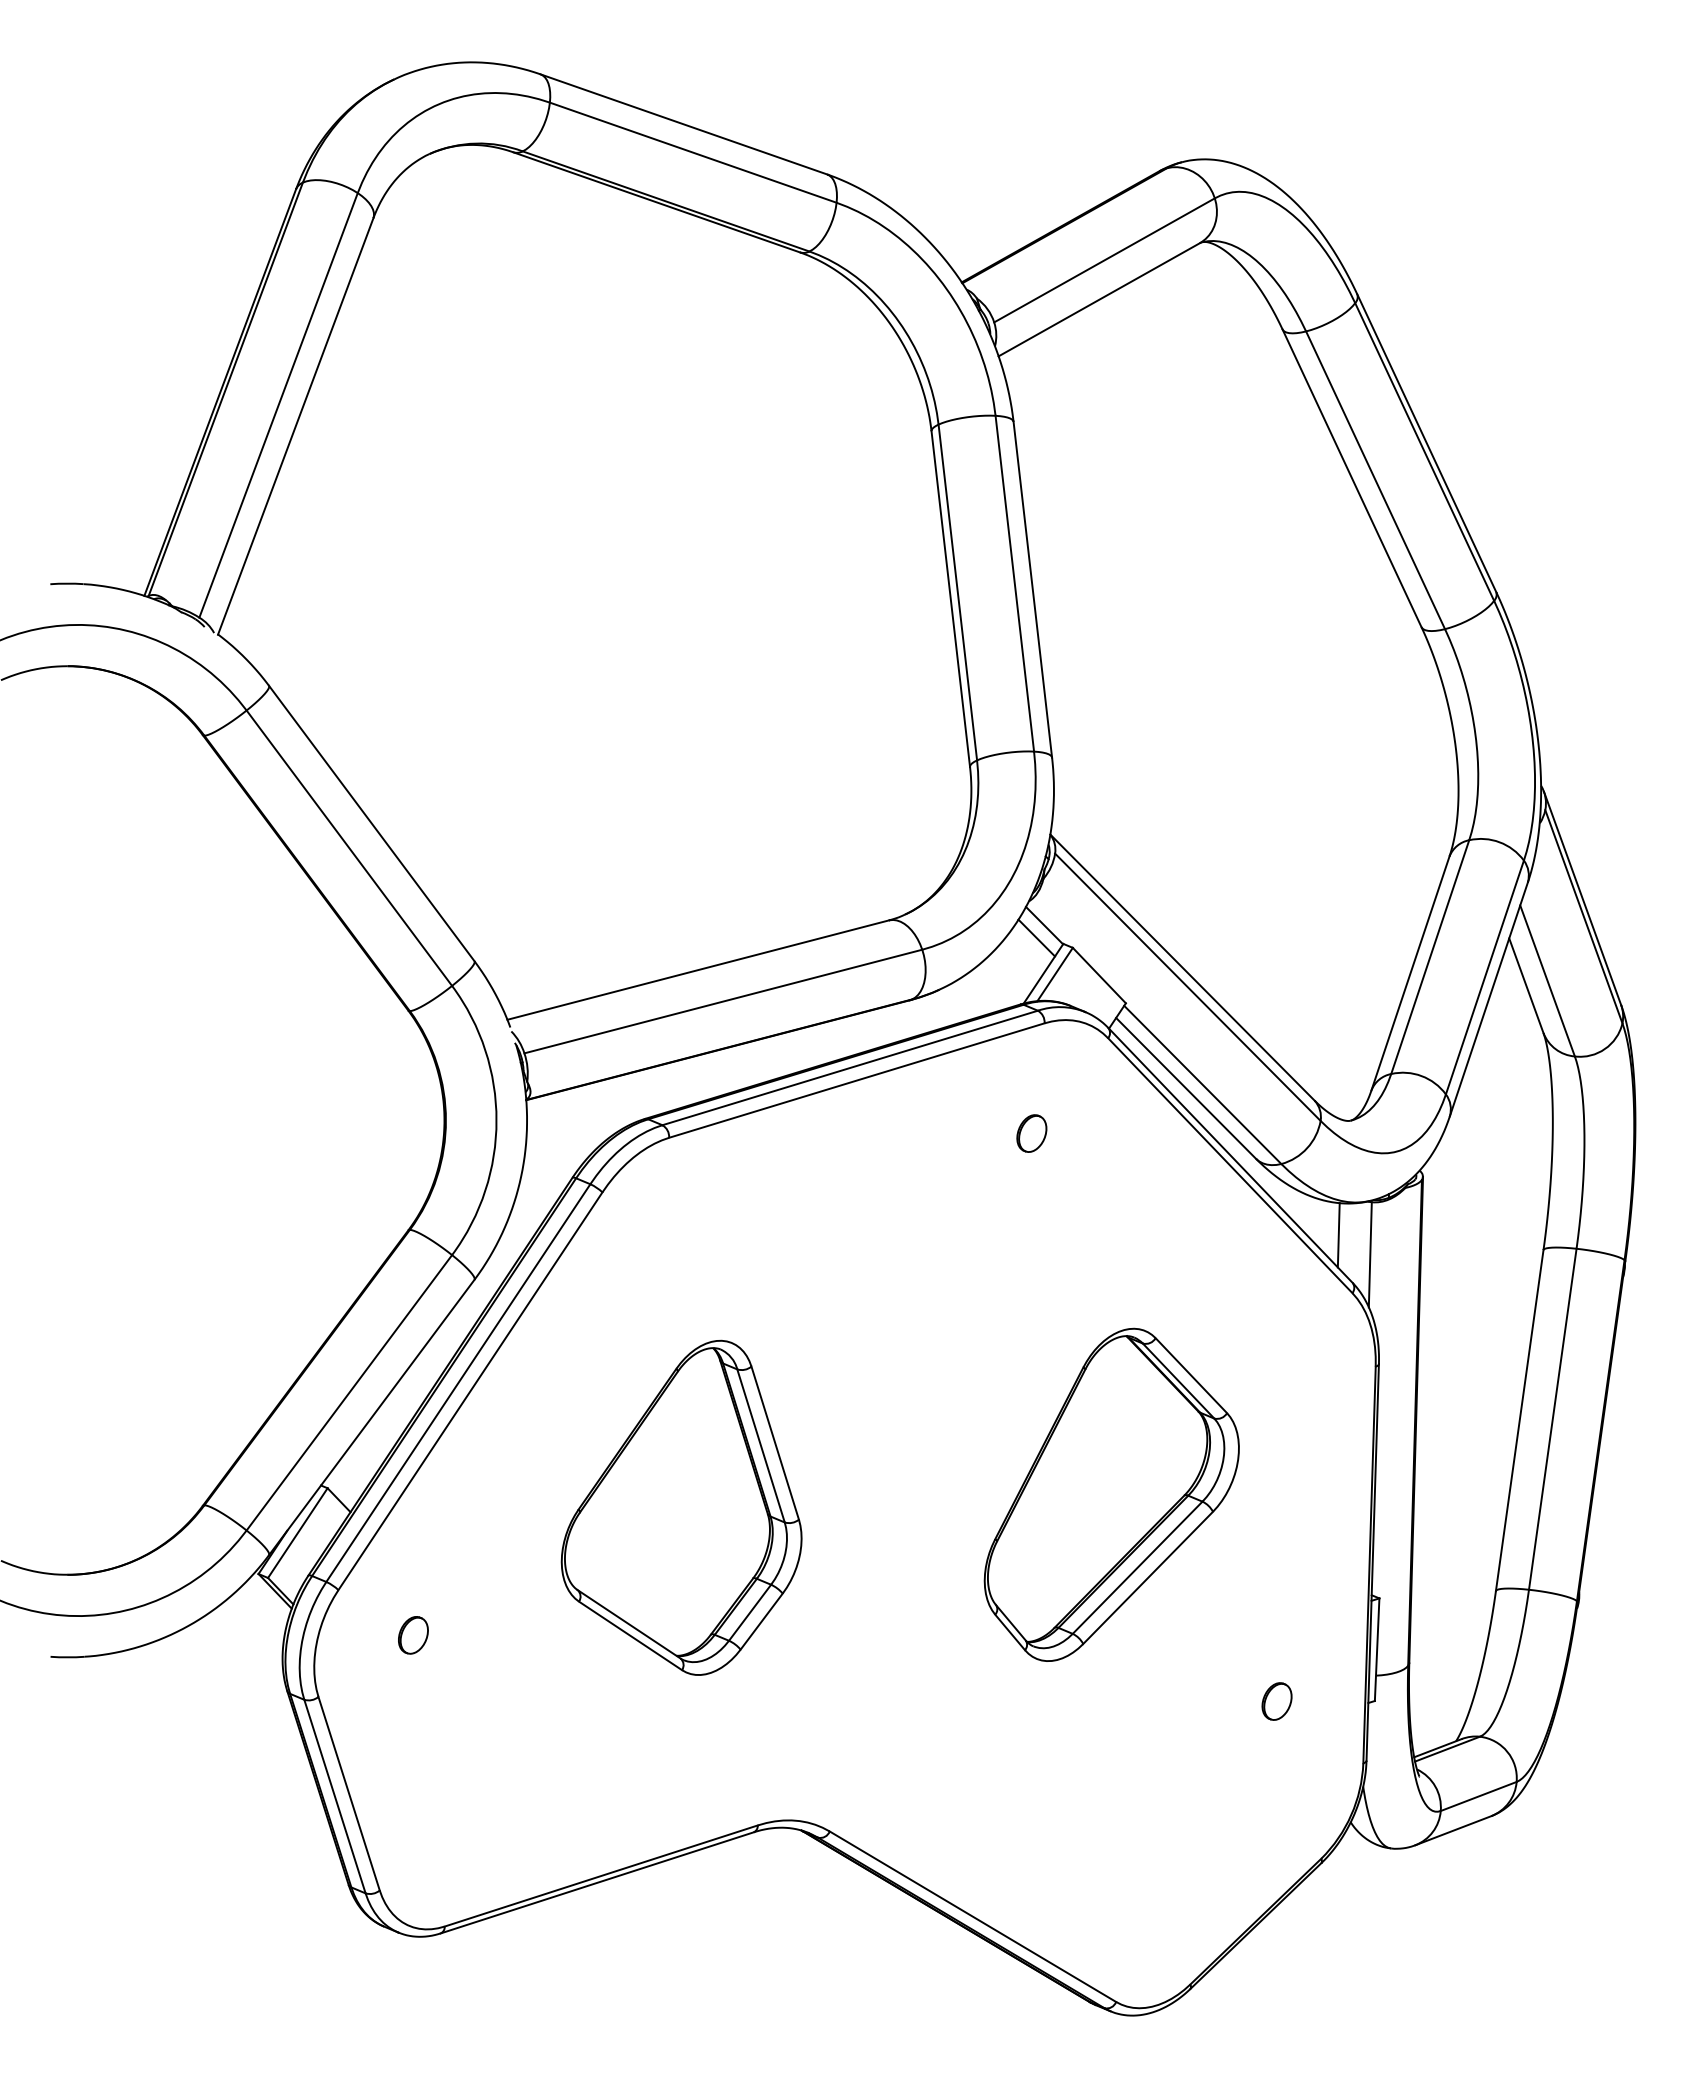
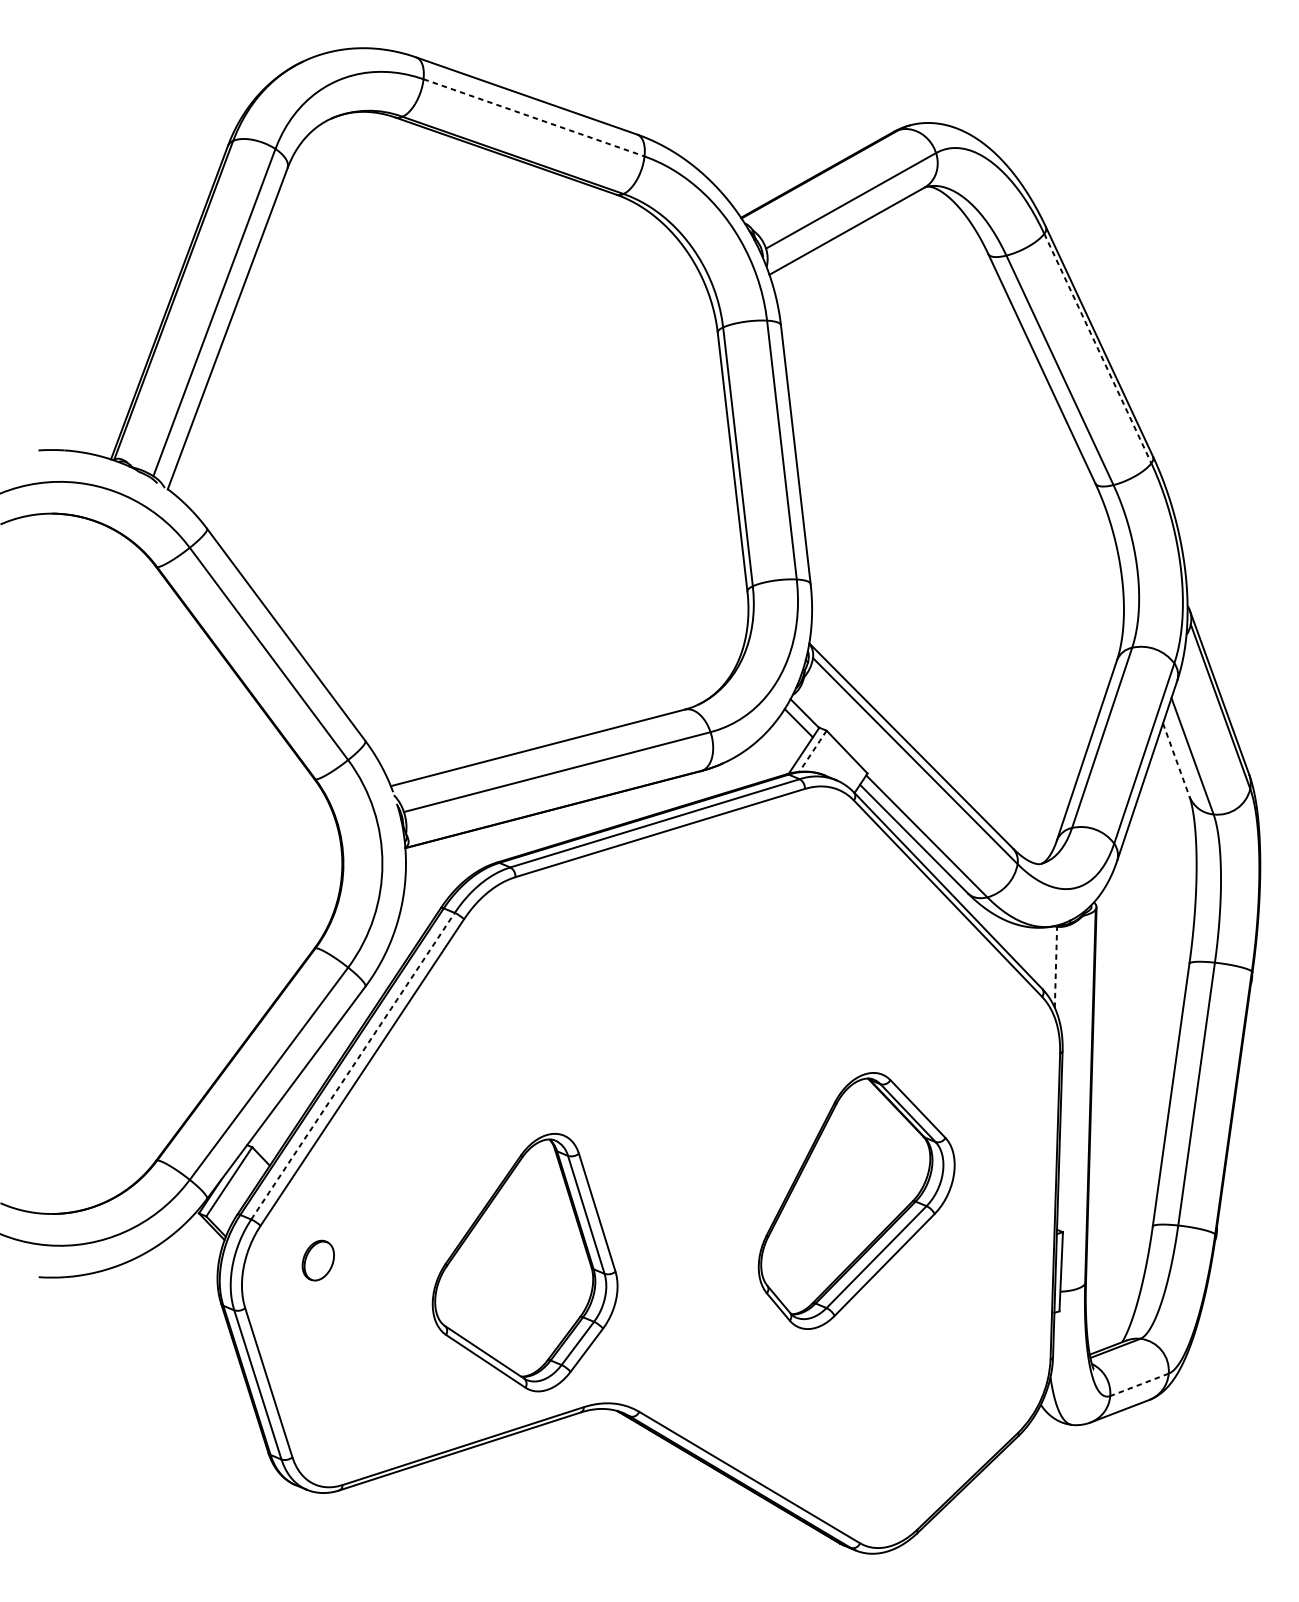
line: (693, 152) -> (534, 117), solid -> dashed
line: (1424, 452) -> (1097, 348), solid -> dashed
line: (1054, 974) -> (812, 751), solid -> dashed
line: (1526, 986) -> (1176, 760), solid -> dashed
part: (1031, 1133) -> (794, 873), removed
line: (1338, 1235) -> (1031, 952), removed
line: (1370, 1254) -> (1056, 967), solid -> dashed
line: (458, 1383) -> (353, 1066), solid -> dashed
part: (1111, 1494) -> (856, 1200), moved
part: (681, 1507) -> (525, 1262), moved
part: (413, 1635) -> (318, 1260), size x1.4
part: (1276, 1701) -> (983, 1311), removed
line: (1478, 1796) -> (1139, 1384), solid -> dashed

